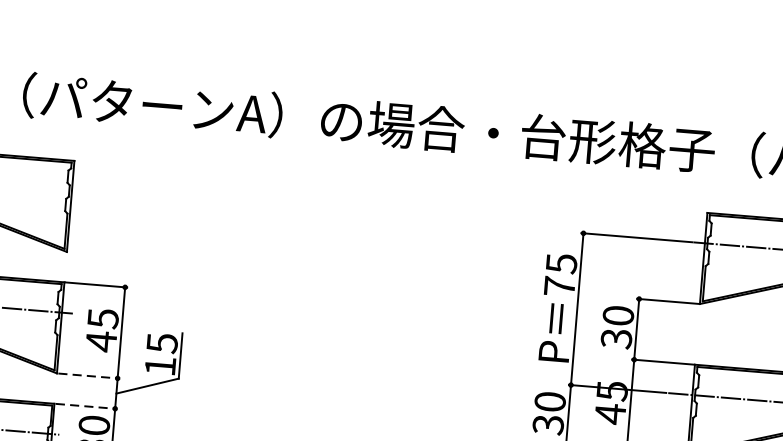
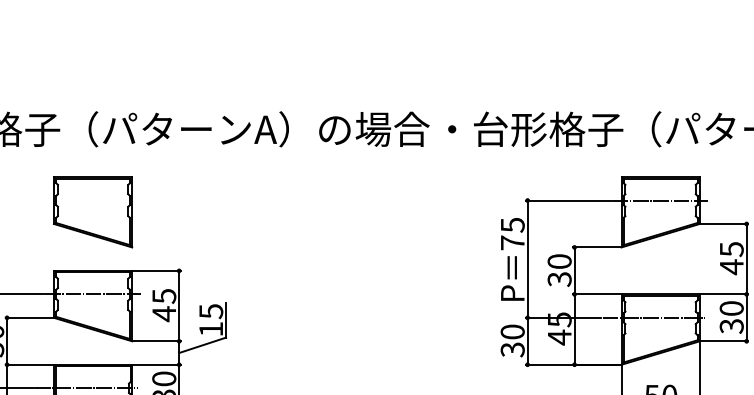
line: (89, 376) -> (157, 341), dashed -> solid
line: (87, 406) -> (157, 364), dashed -> solid

